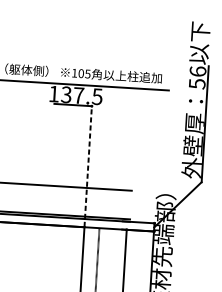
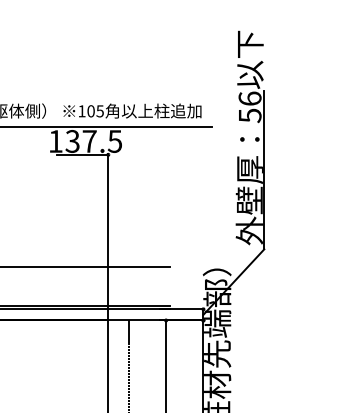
line: (88, 166) -> (108, 237), dashed -> solid

